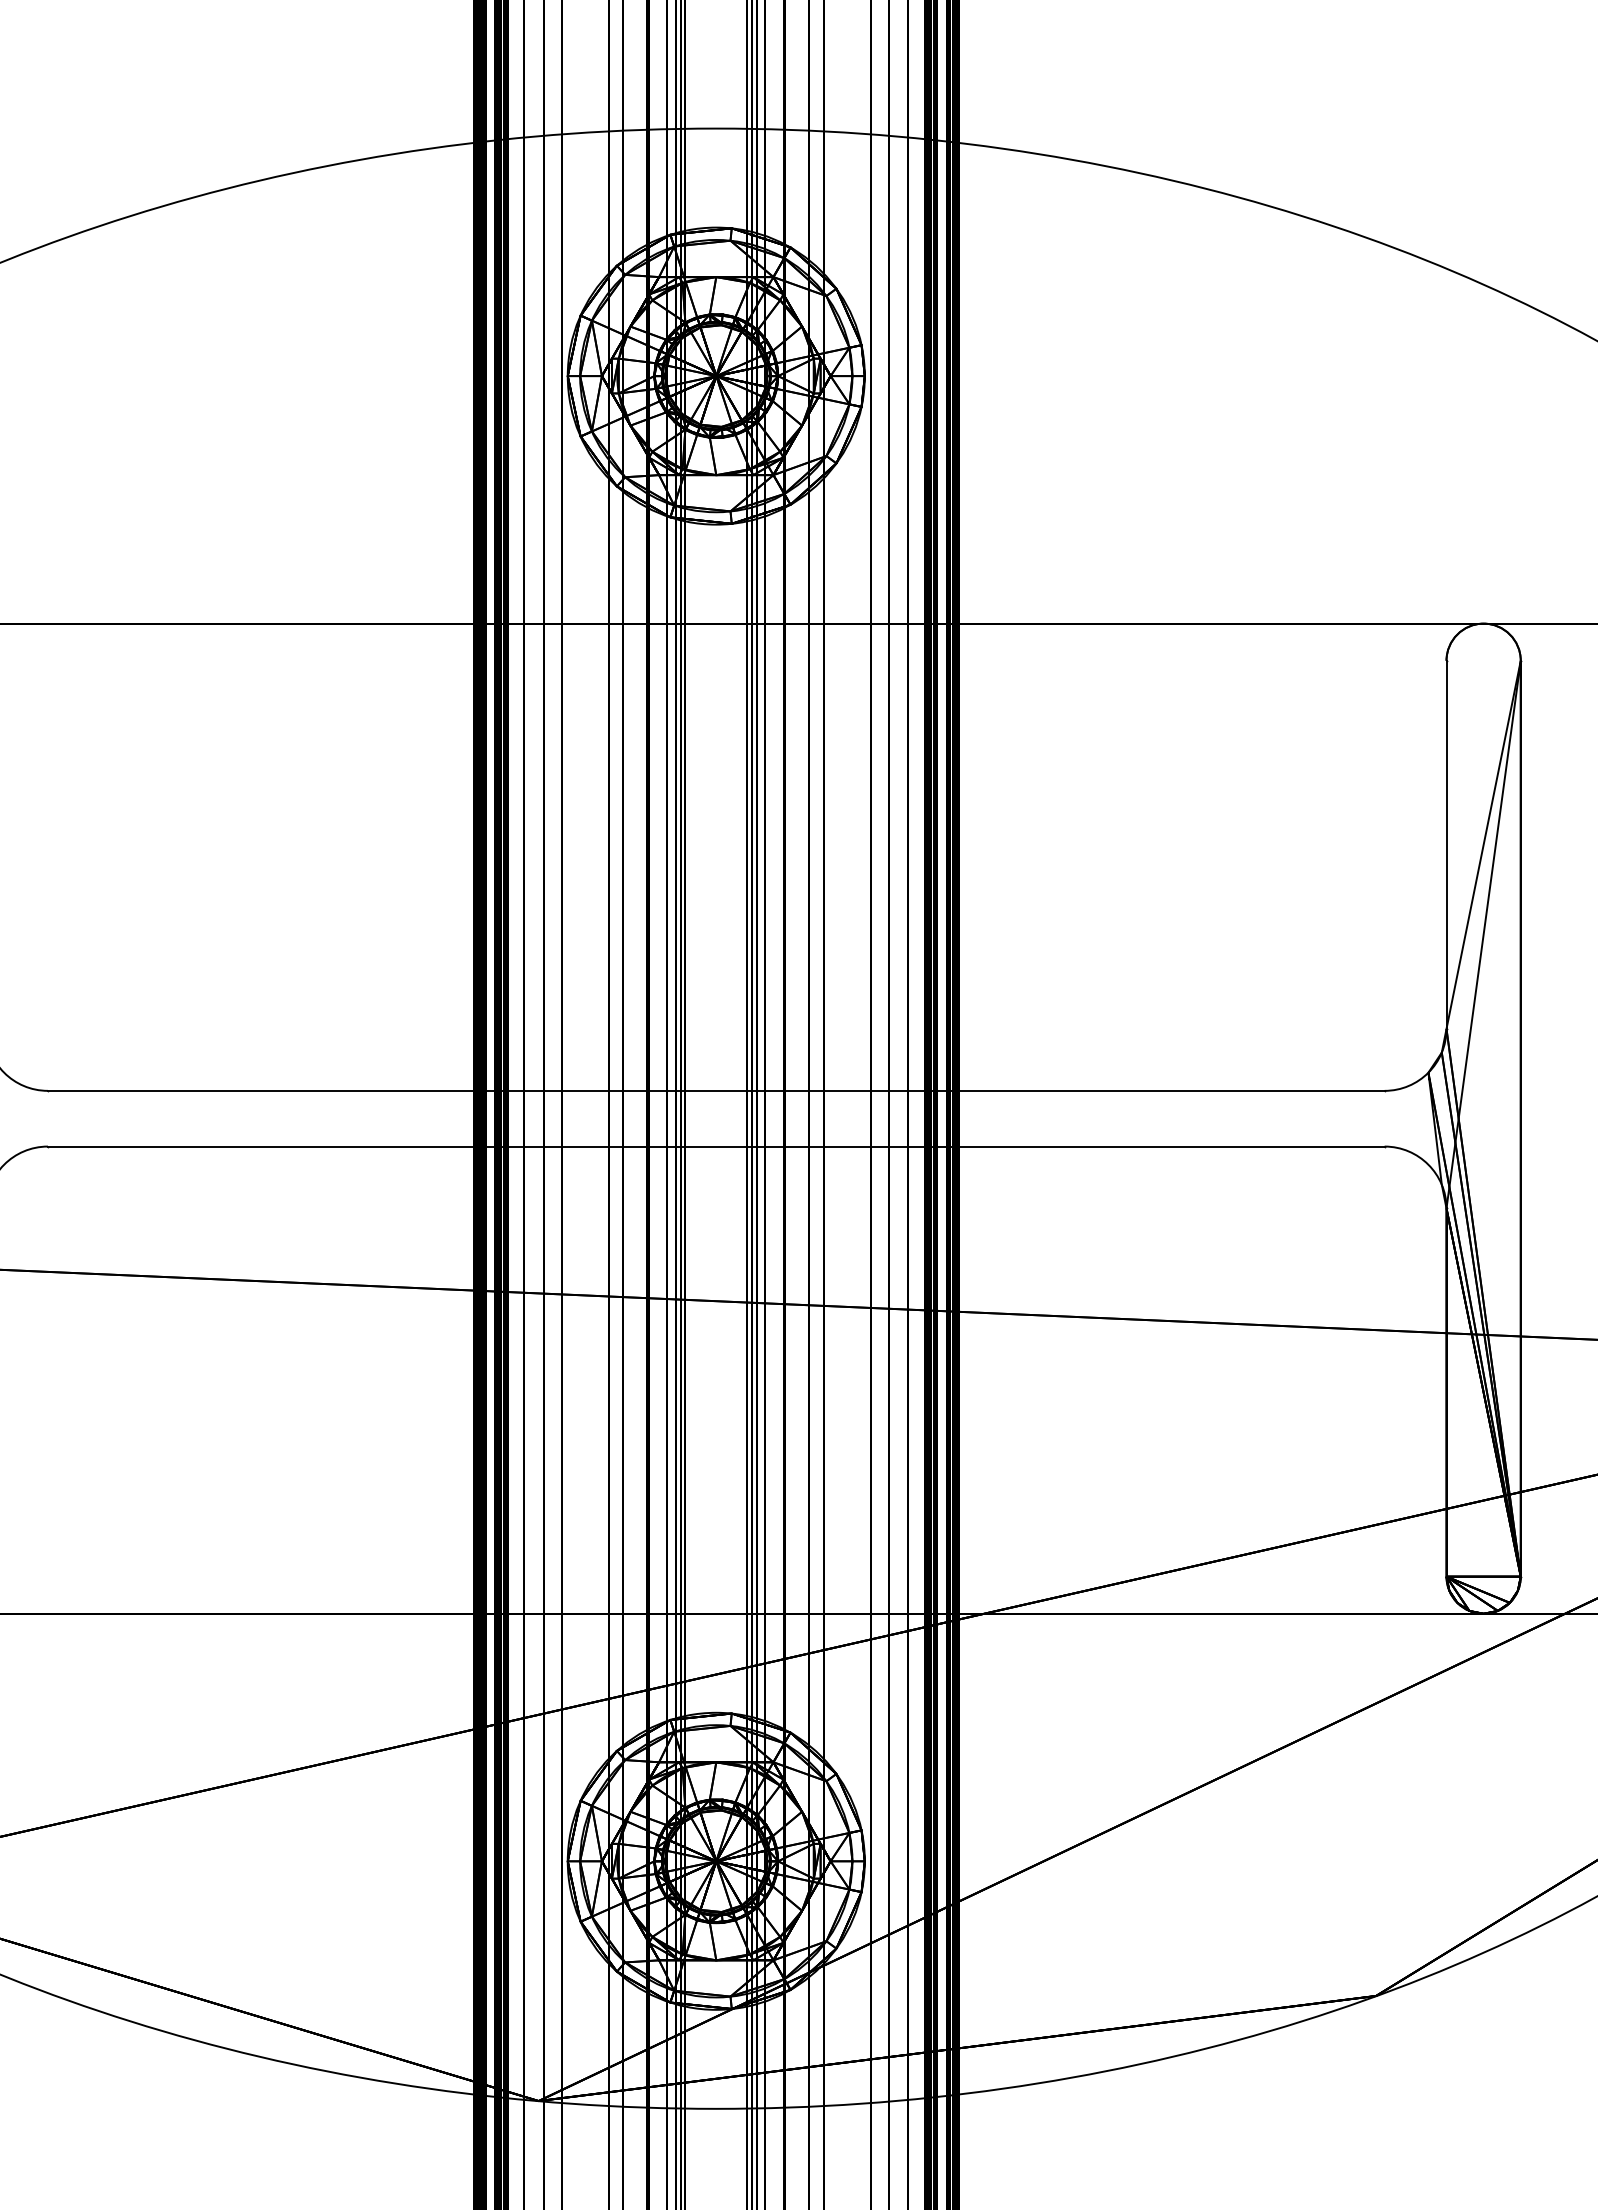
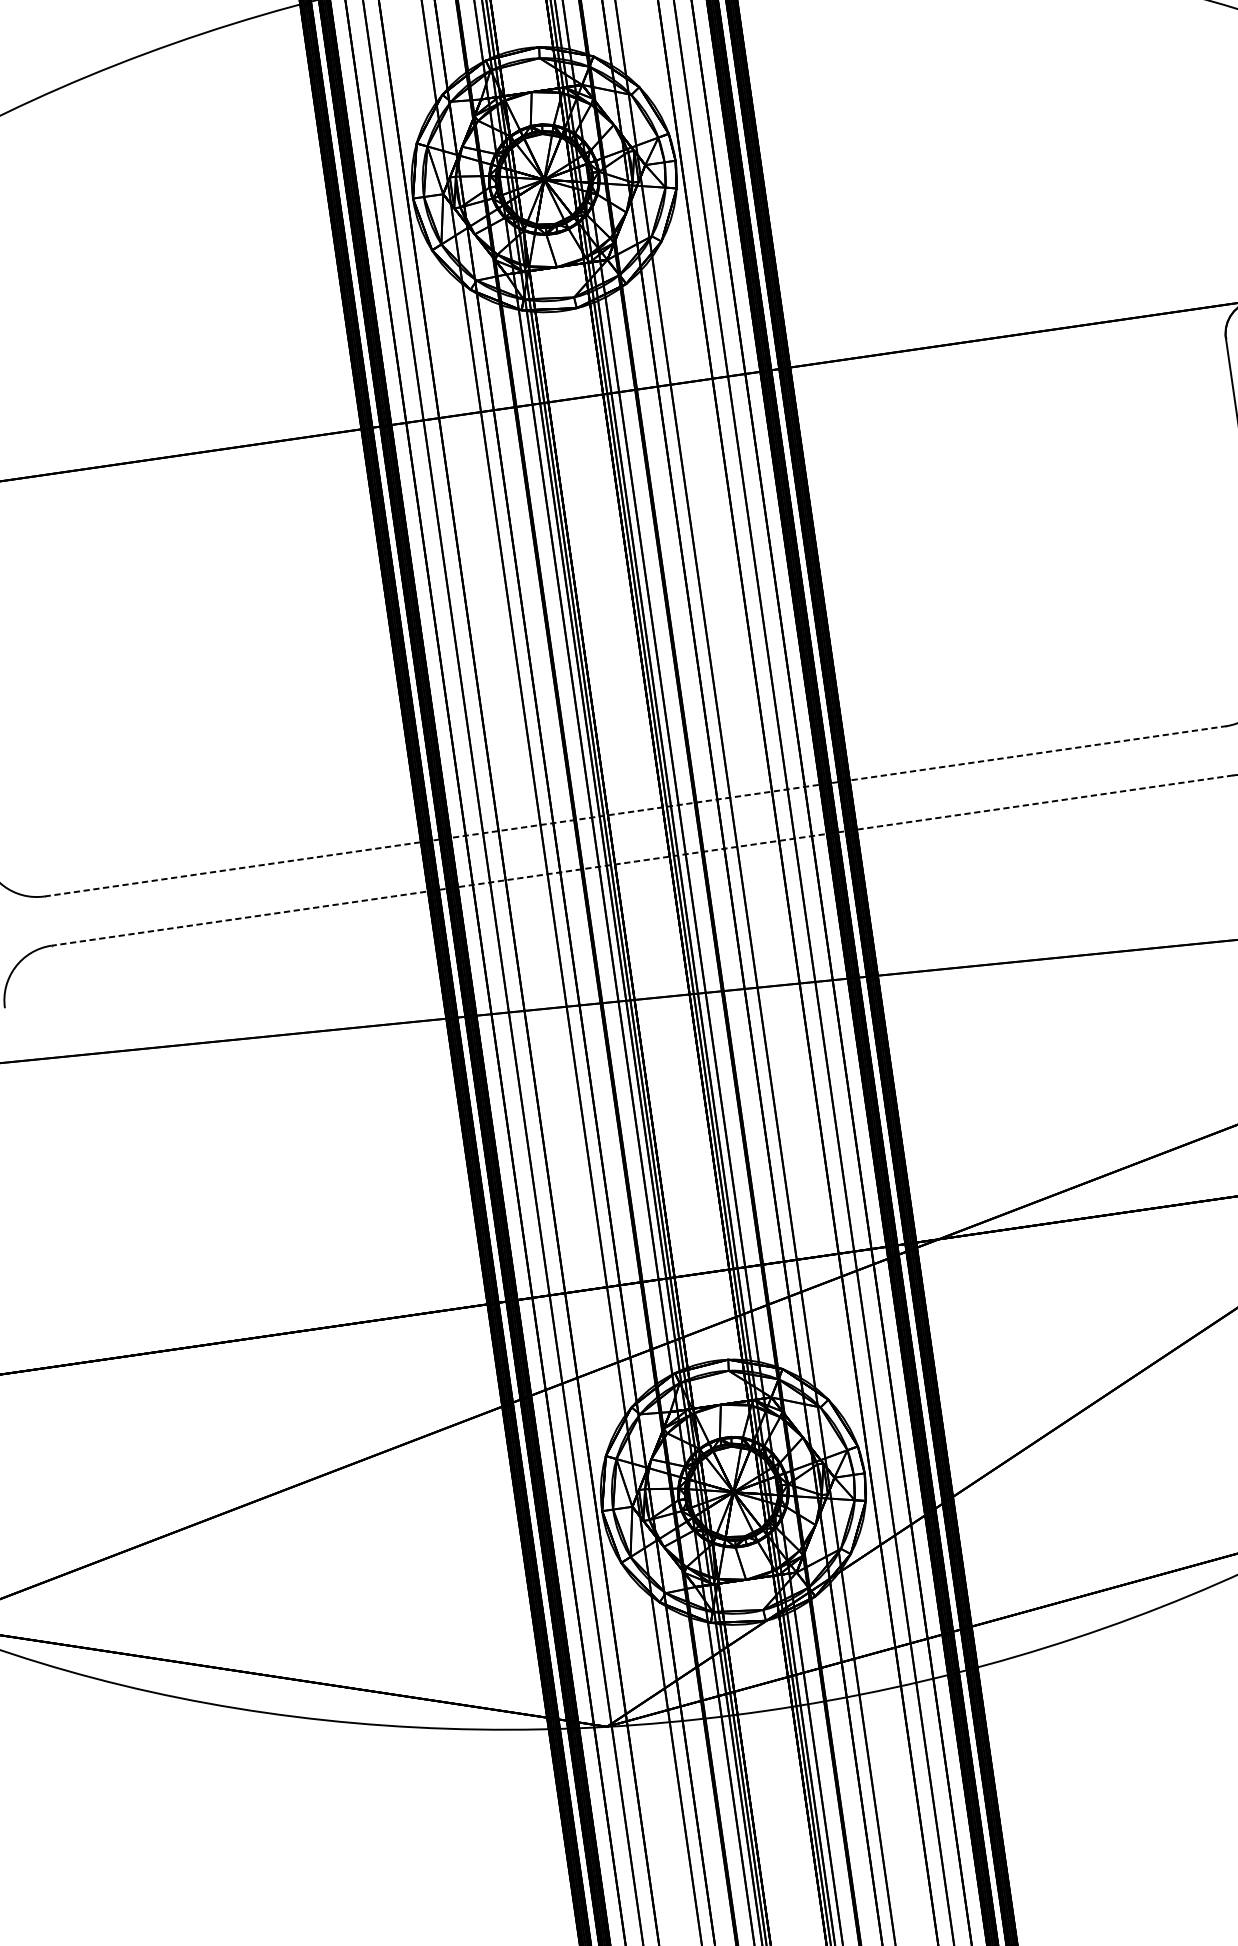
line: (716, 1090) -> (635, 810), solid -> dashed
line: (715, 1146) -> (641, 860), solid -> dashed

